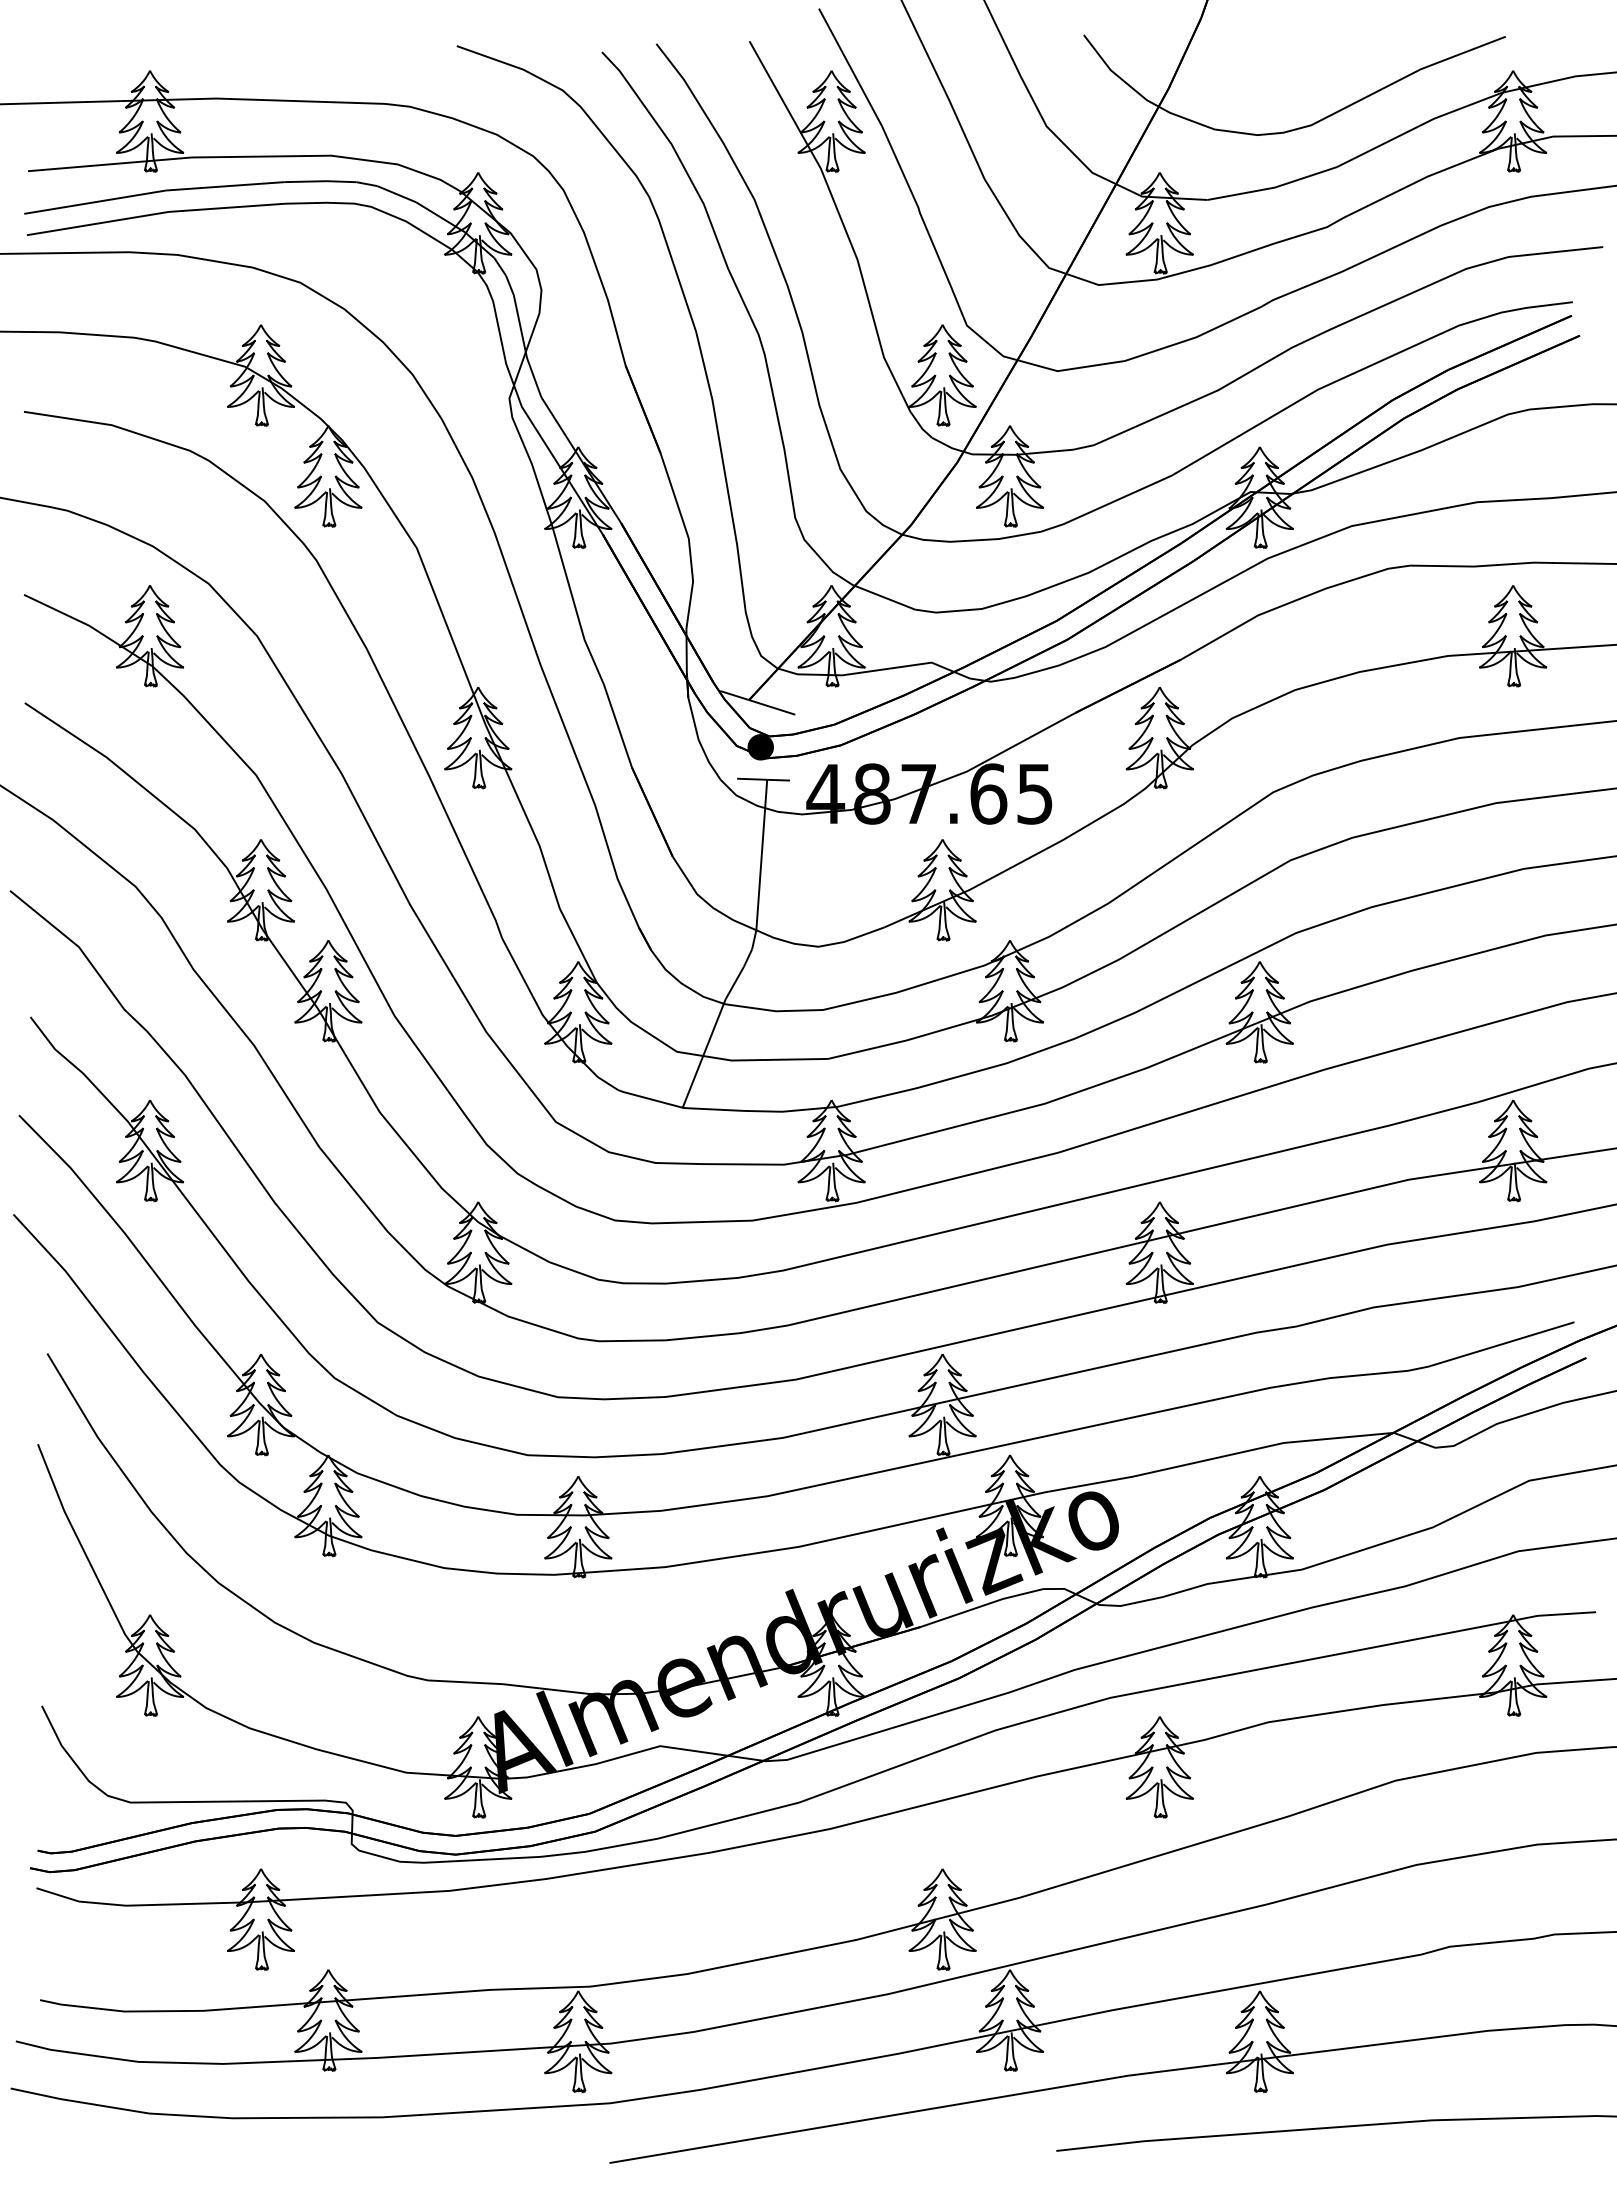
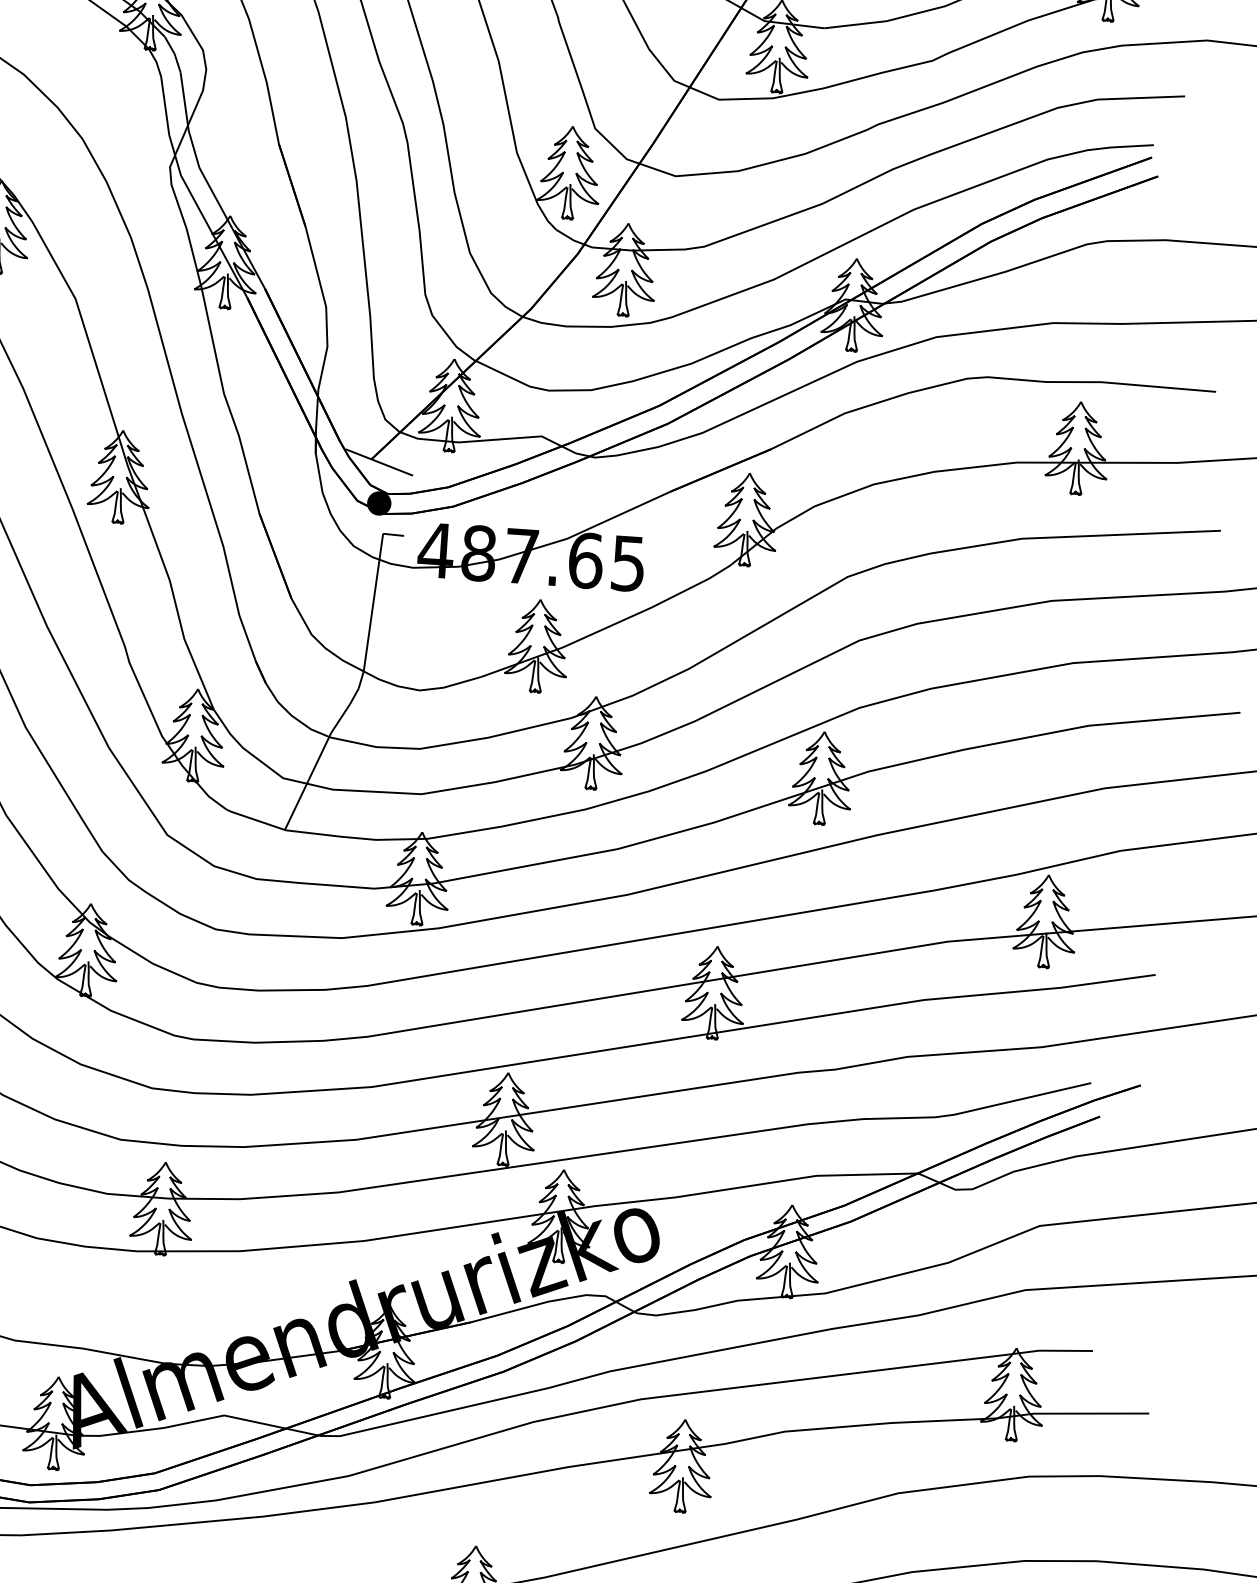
line: (752, 778) -> (369, 531), removed

